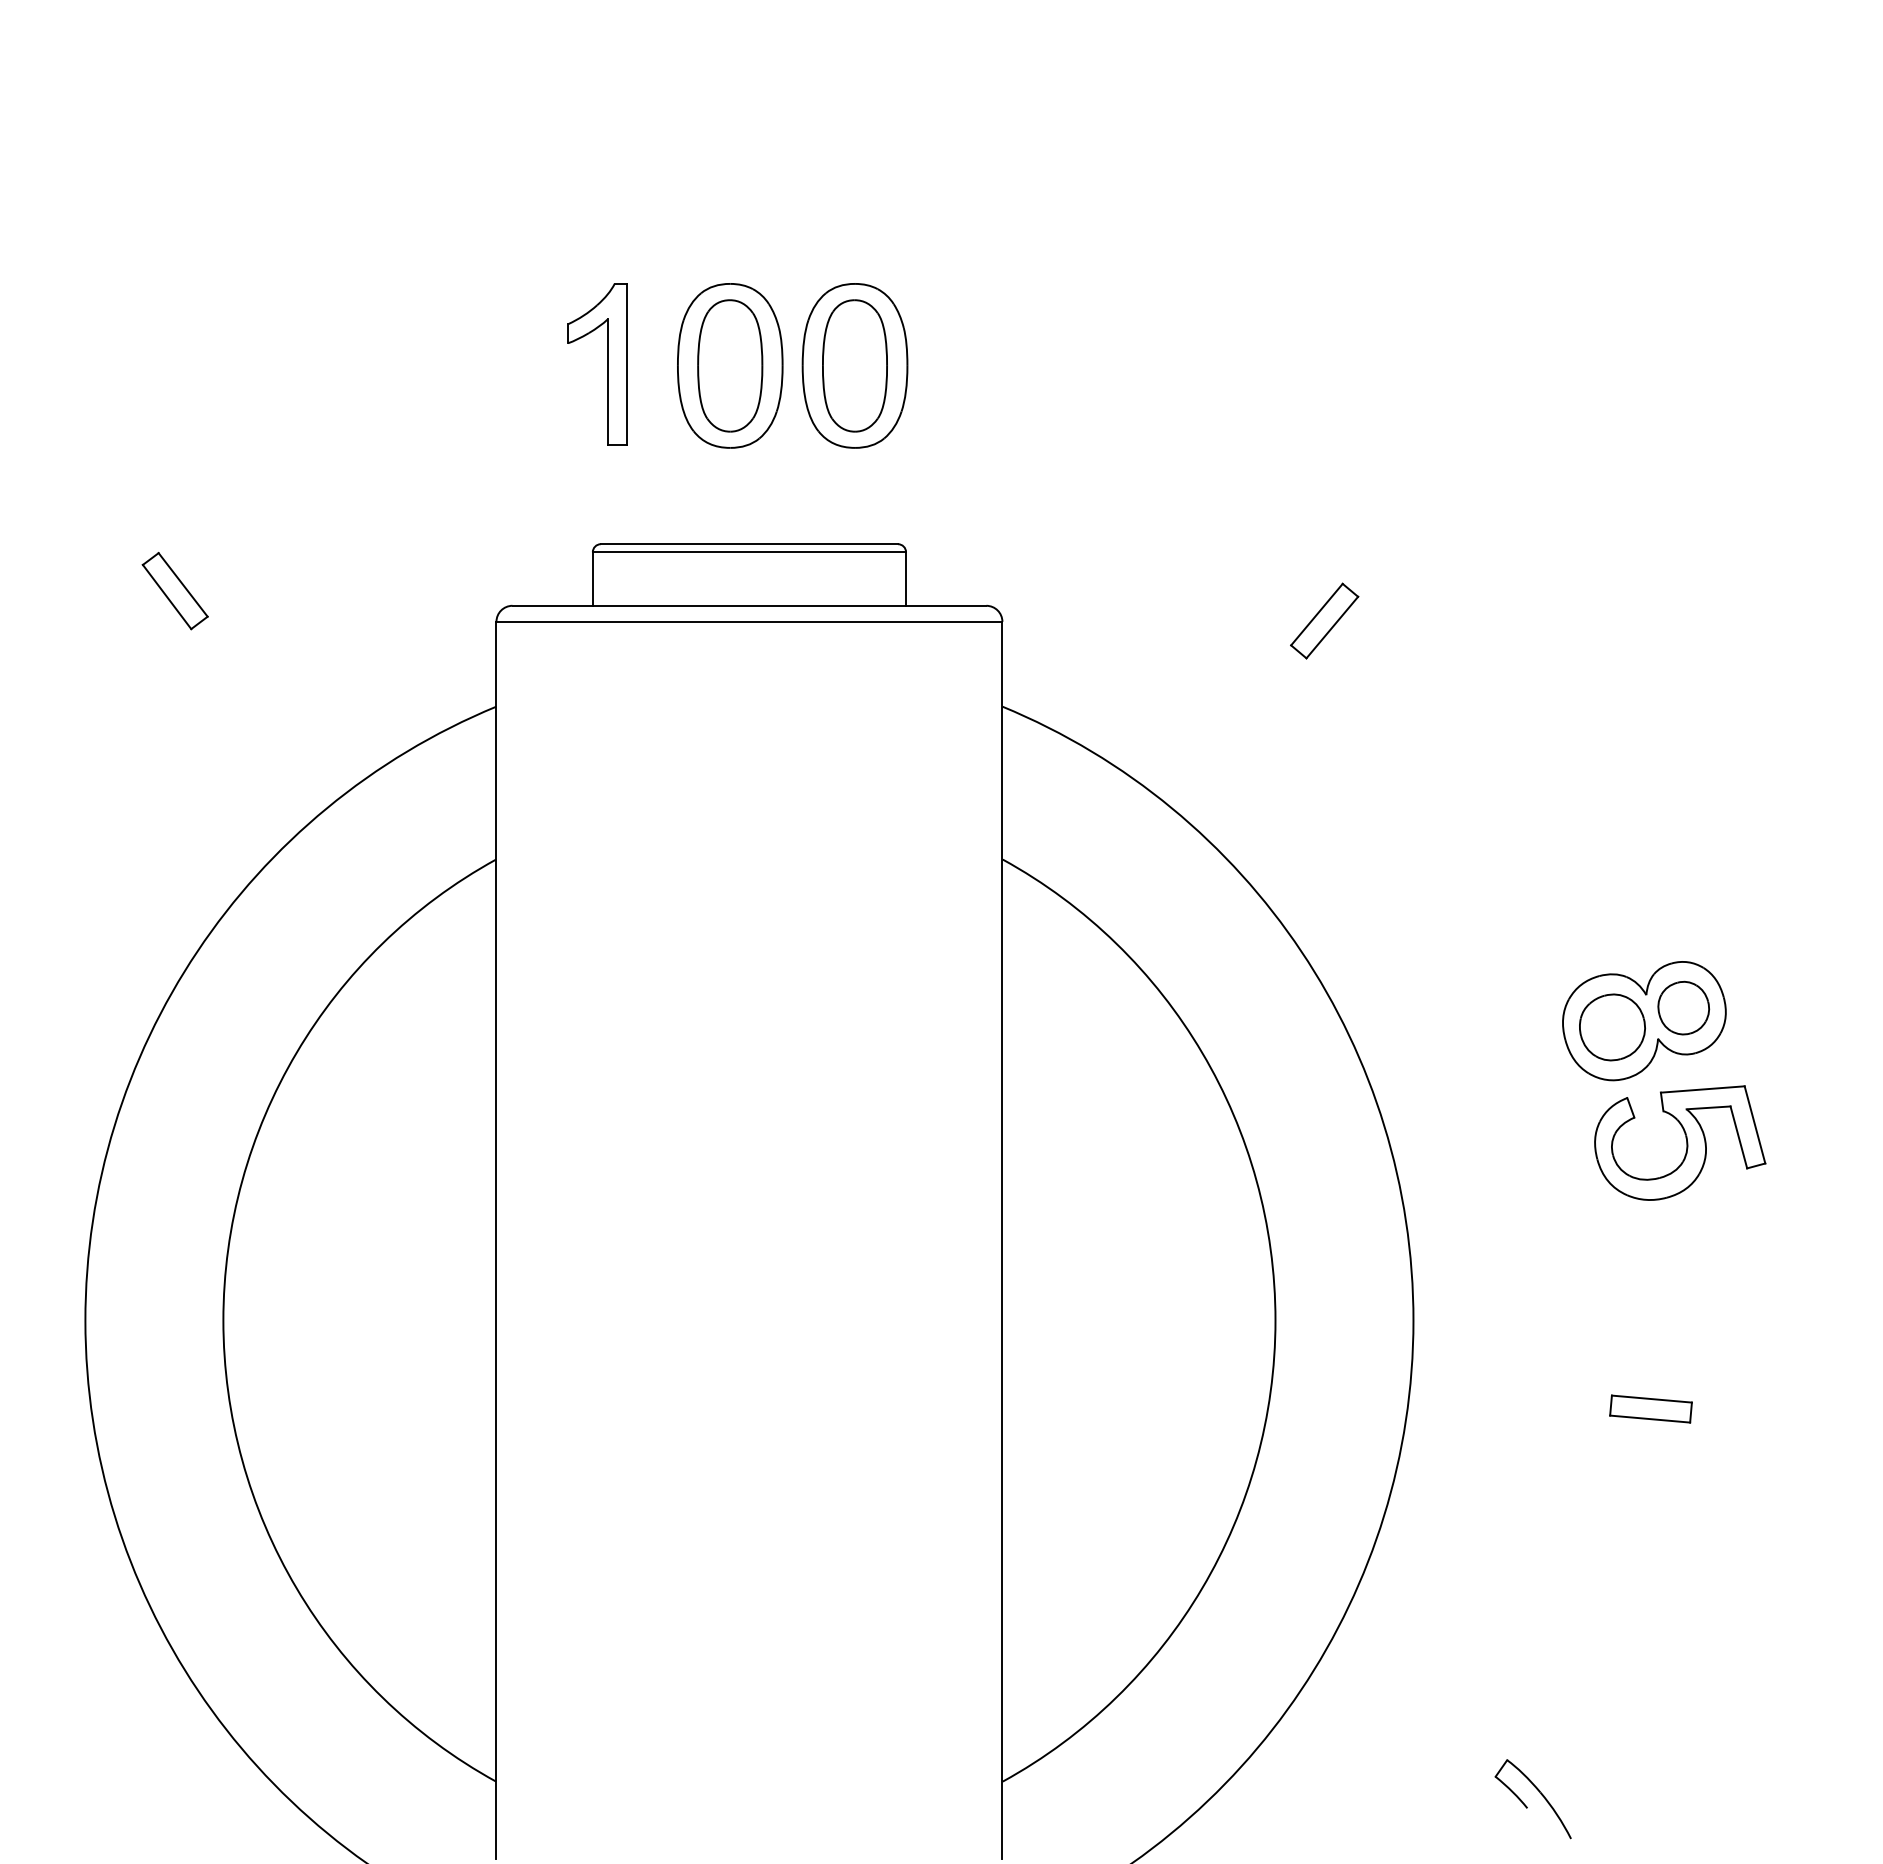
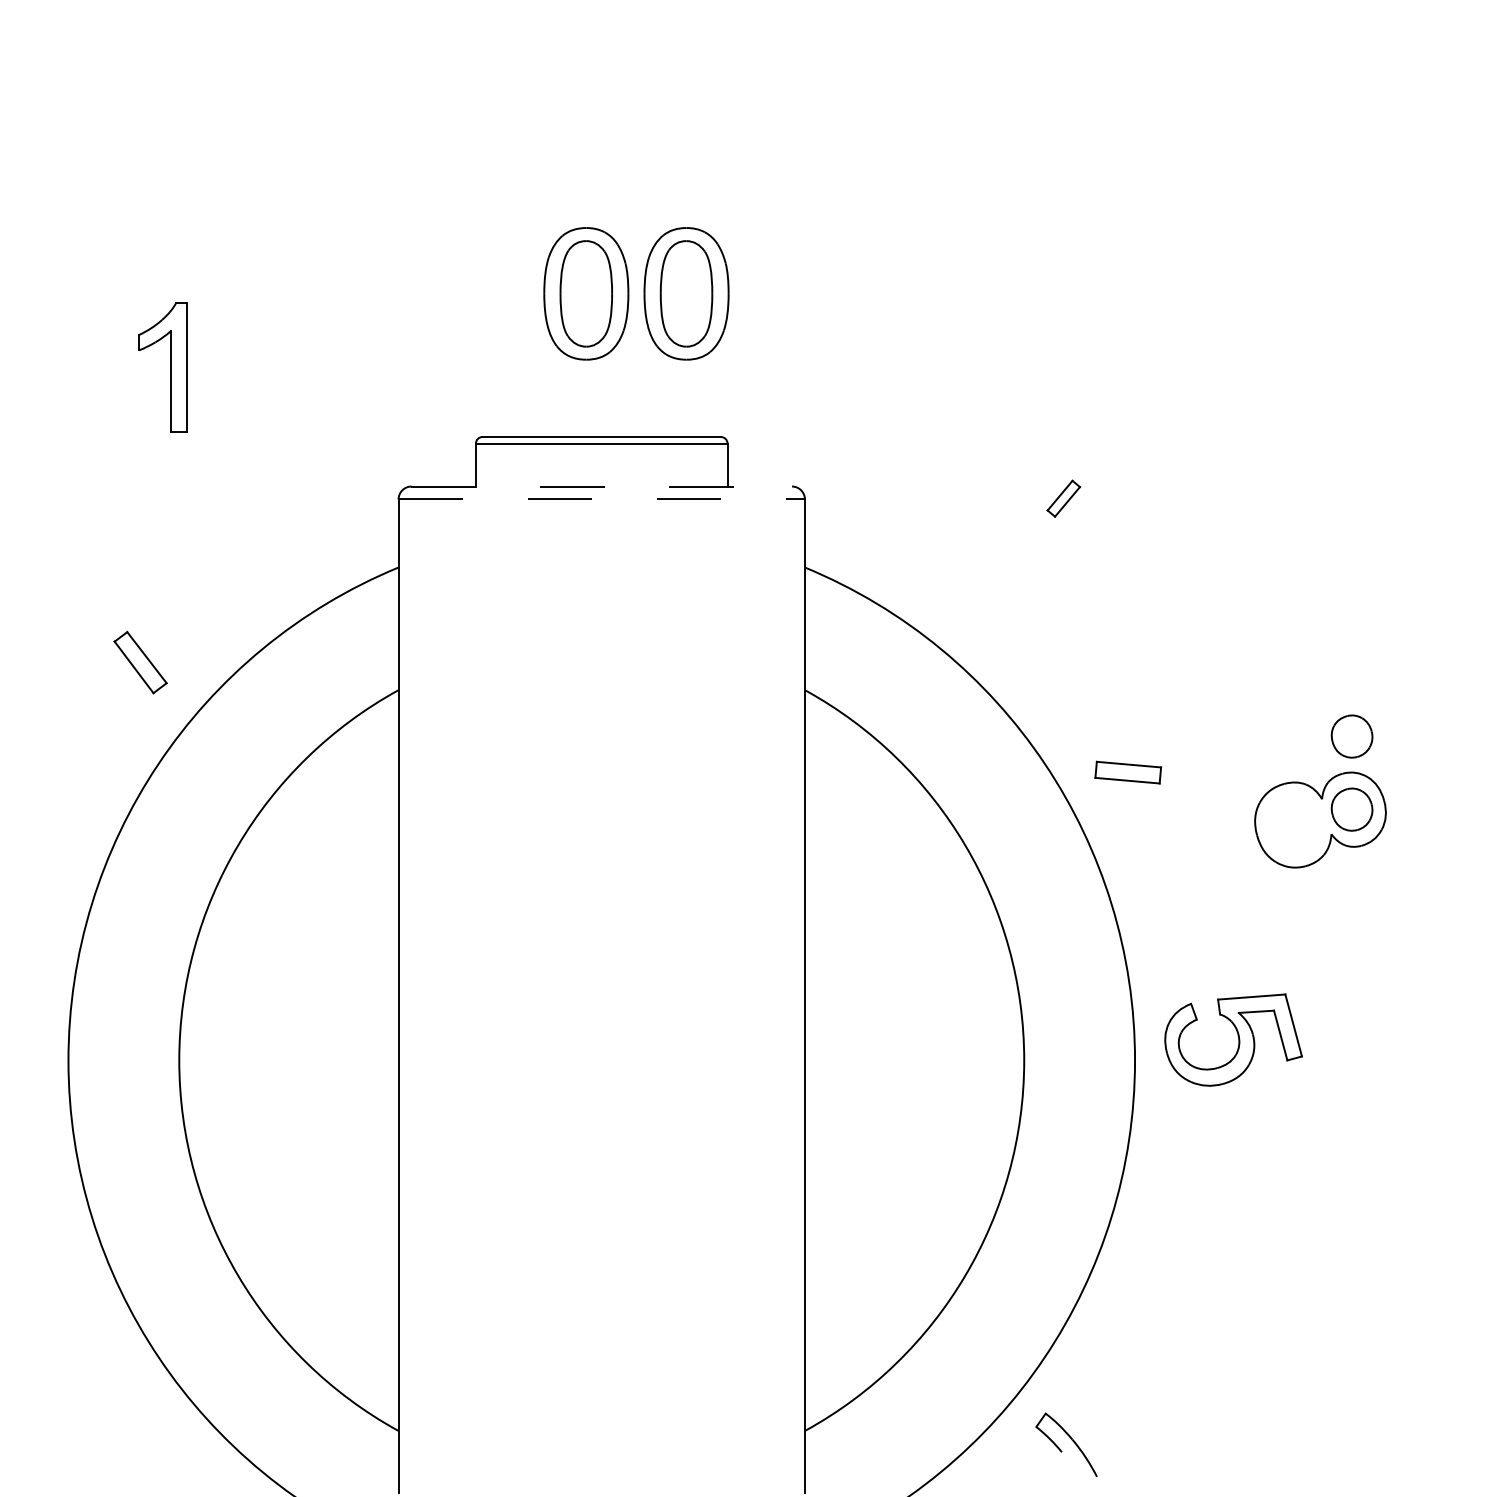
part: (607, 364) -> (170, 367), moved
part: (174, 591) -> (140, 662), moved
line: (749, 605) -> (601, 486), solid -> dashed
part: (1324, 620) -> (1063, 498), size x0.6
line: (749, 621) -> (601, 499), solid -> dashed
part: (1683, 916) -> (1351, 736), added
part: (1612, 1027) -> (1294, 825), removed
part: (1680, 1142) -> (1233, 1039), moved
part: (1650, 1408) -> (1127, 772), moved
part: (1526, 1805) -> (1061, 1450), moved

